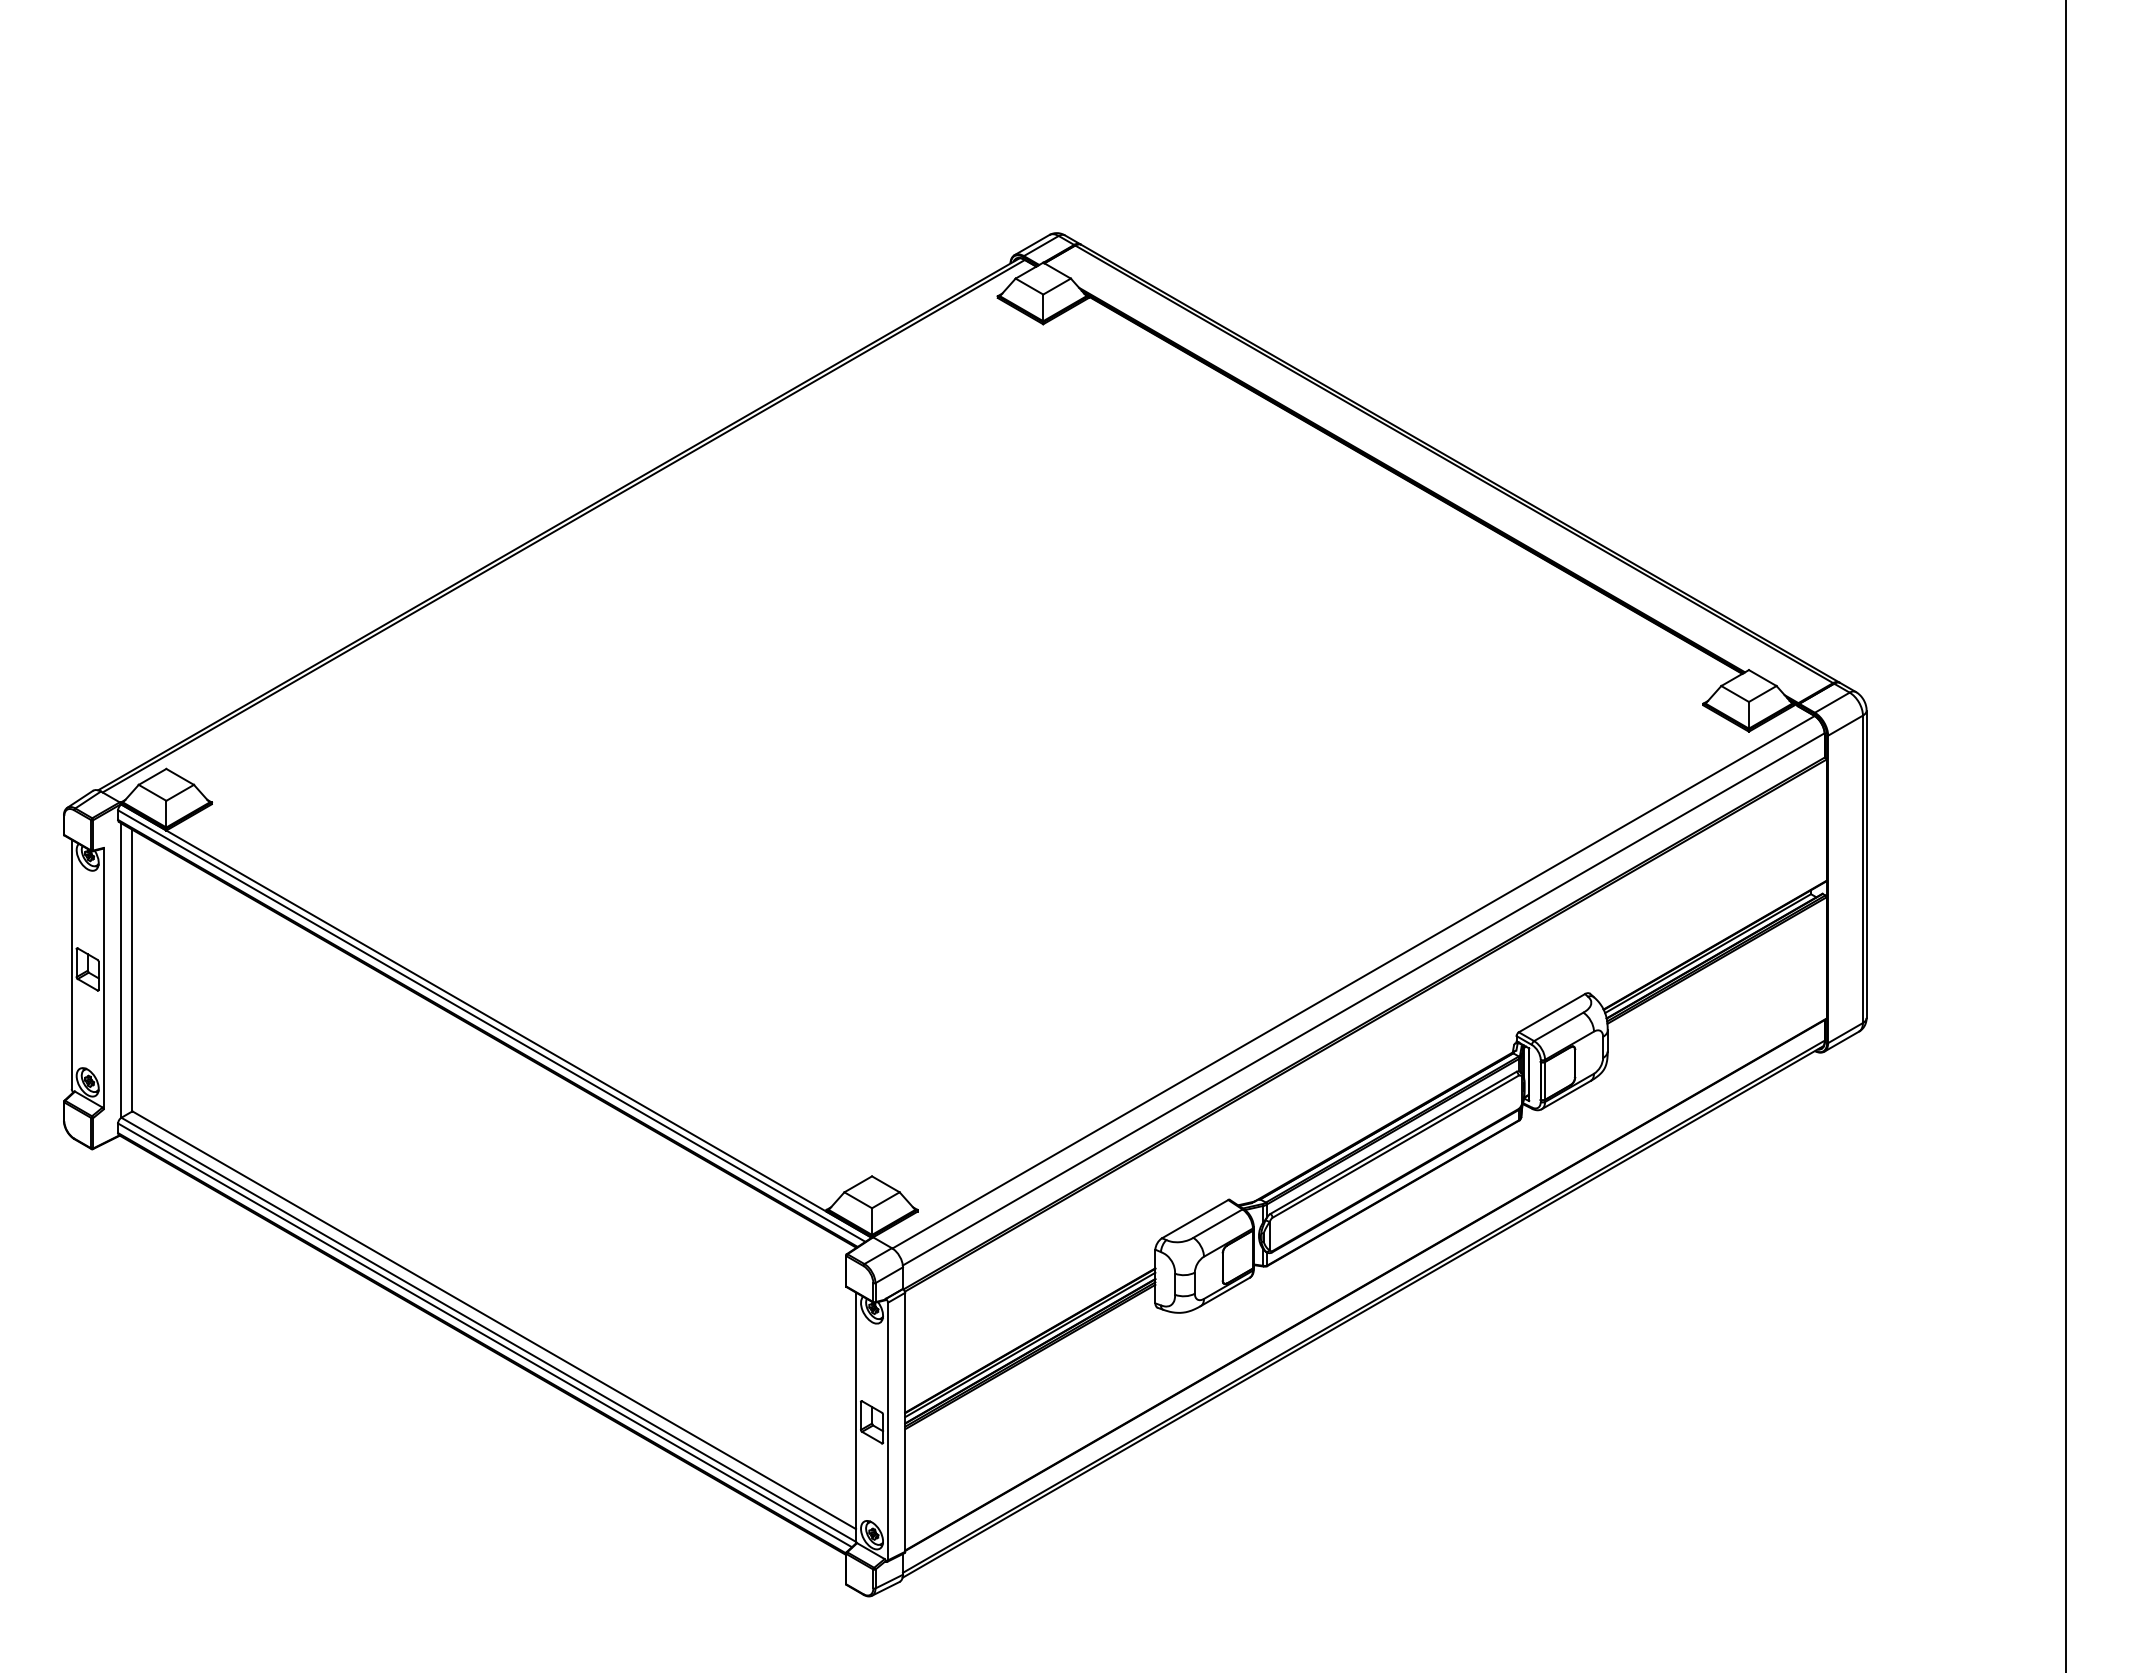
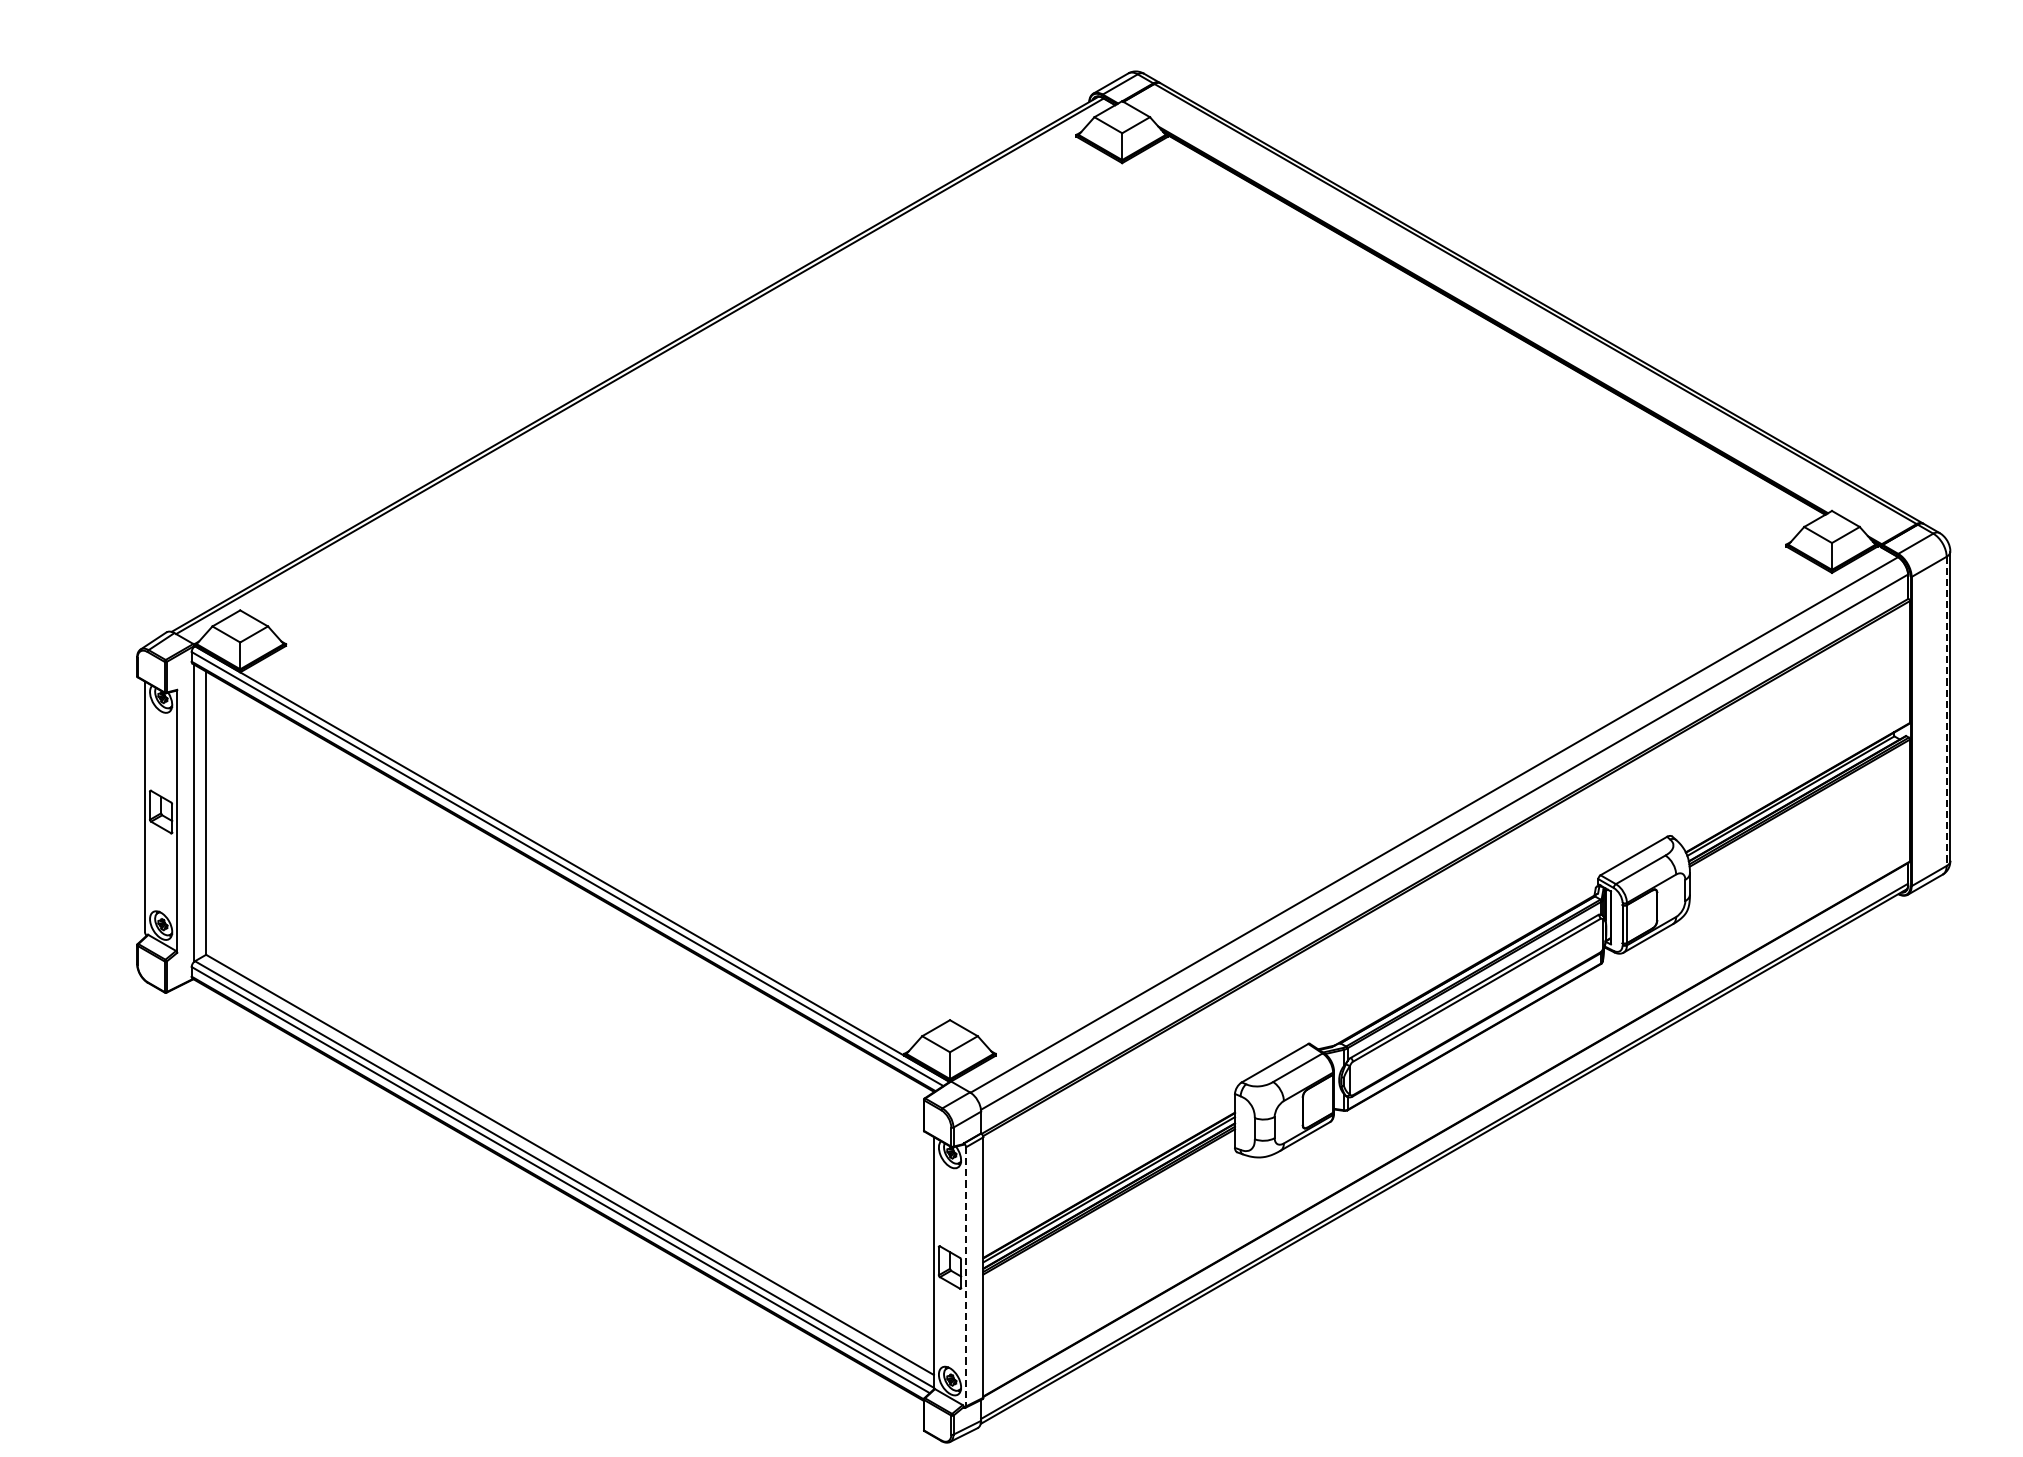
line: (1862, 869) -> (1946, 711), solid -> dashed
line: (888, 1431) -> (966, 1276), solid -> dashed

